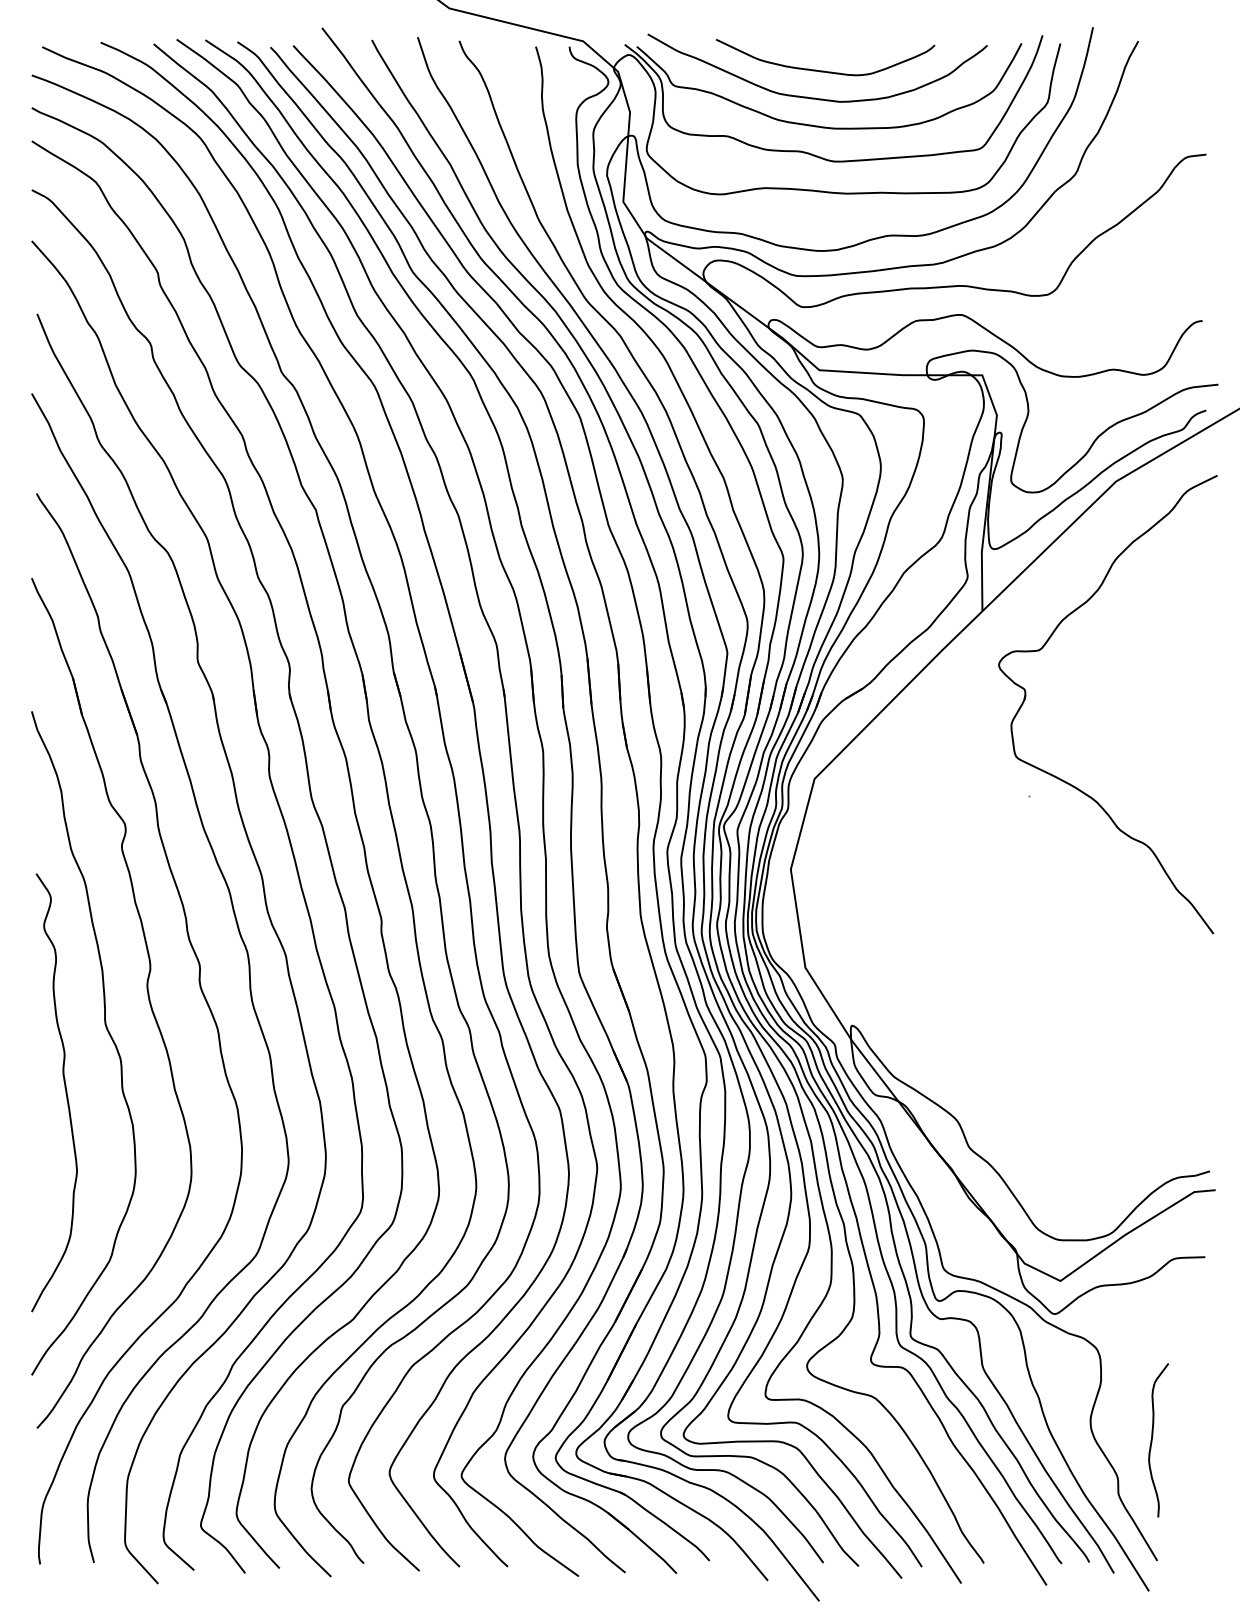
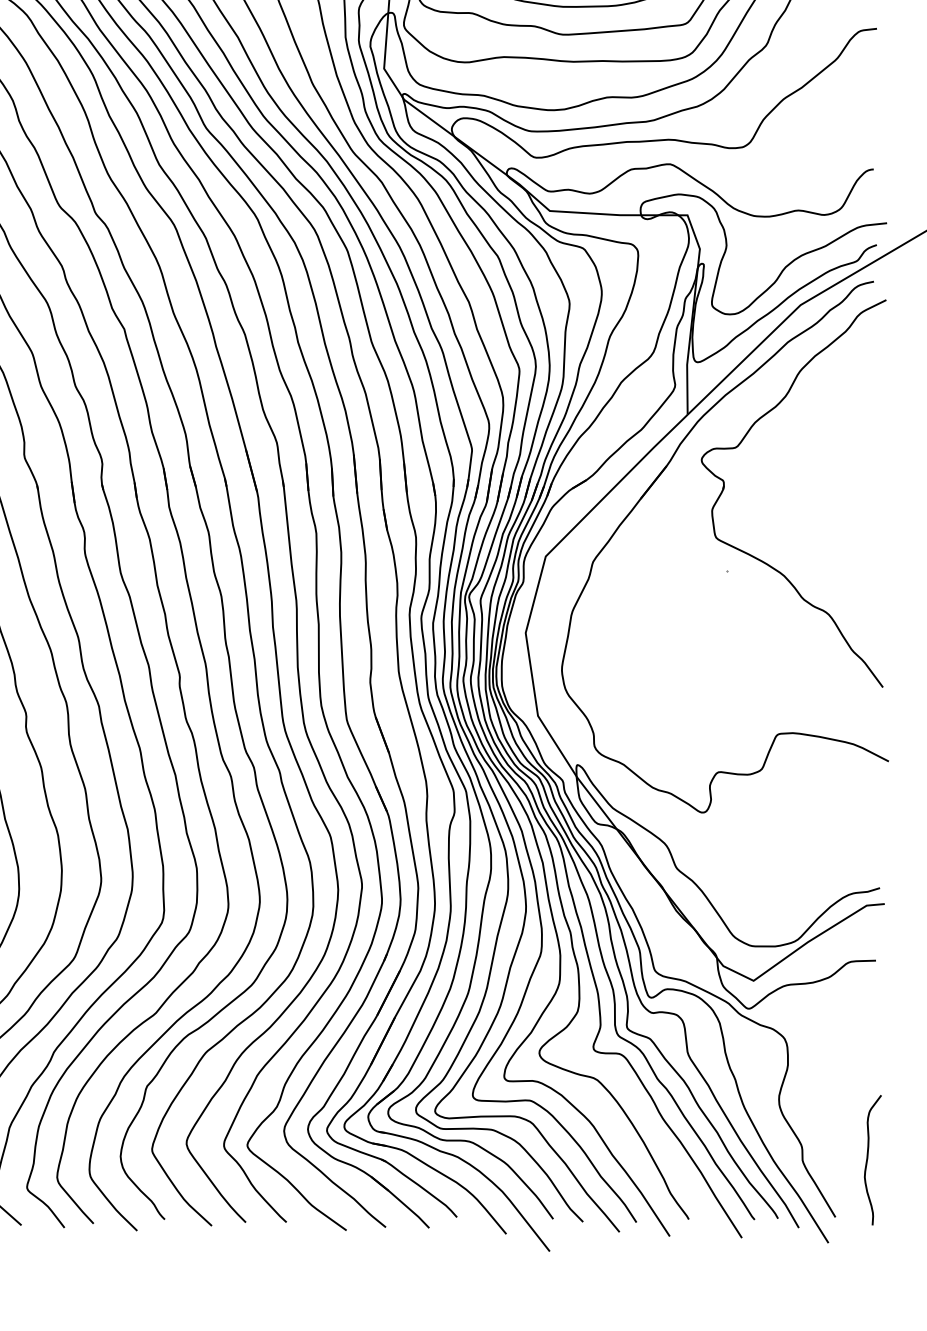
part: (937, 699) -> (649, 489), added
curve: (1152, 1440) -> (867, 1160), moved

